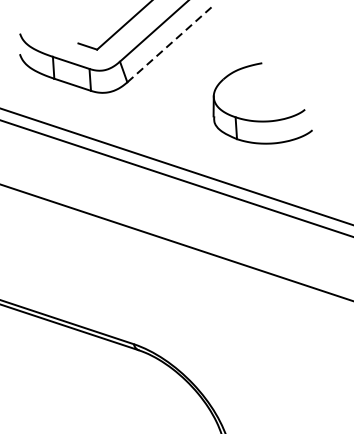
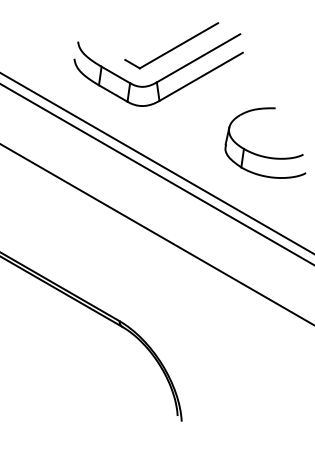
line: (168, 45) -> (200, 77), dashed -> solid

